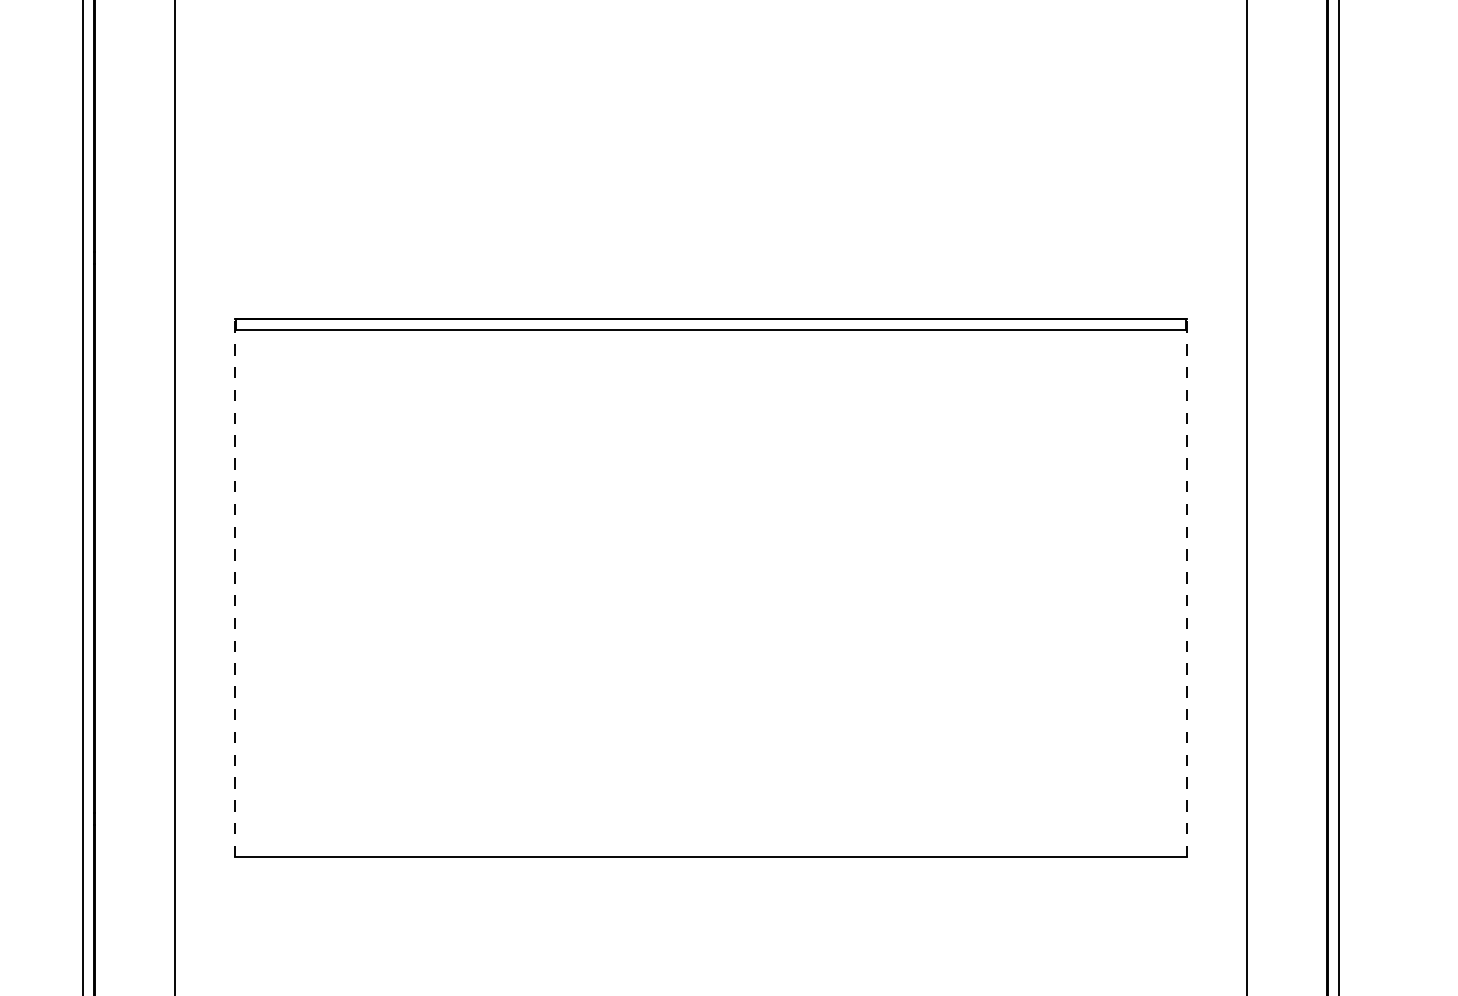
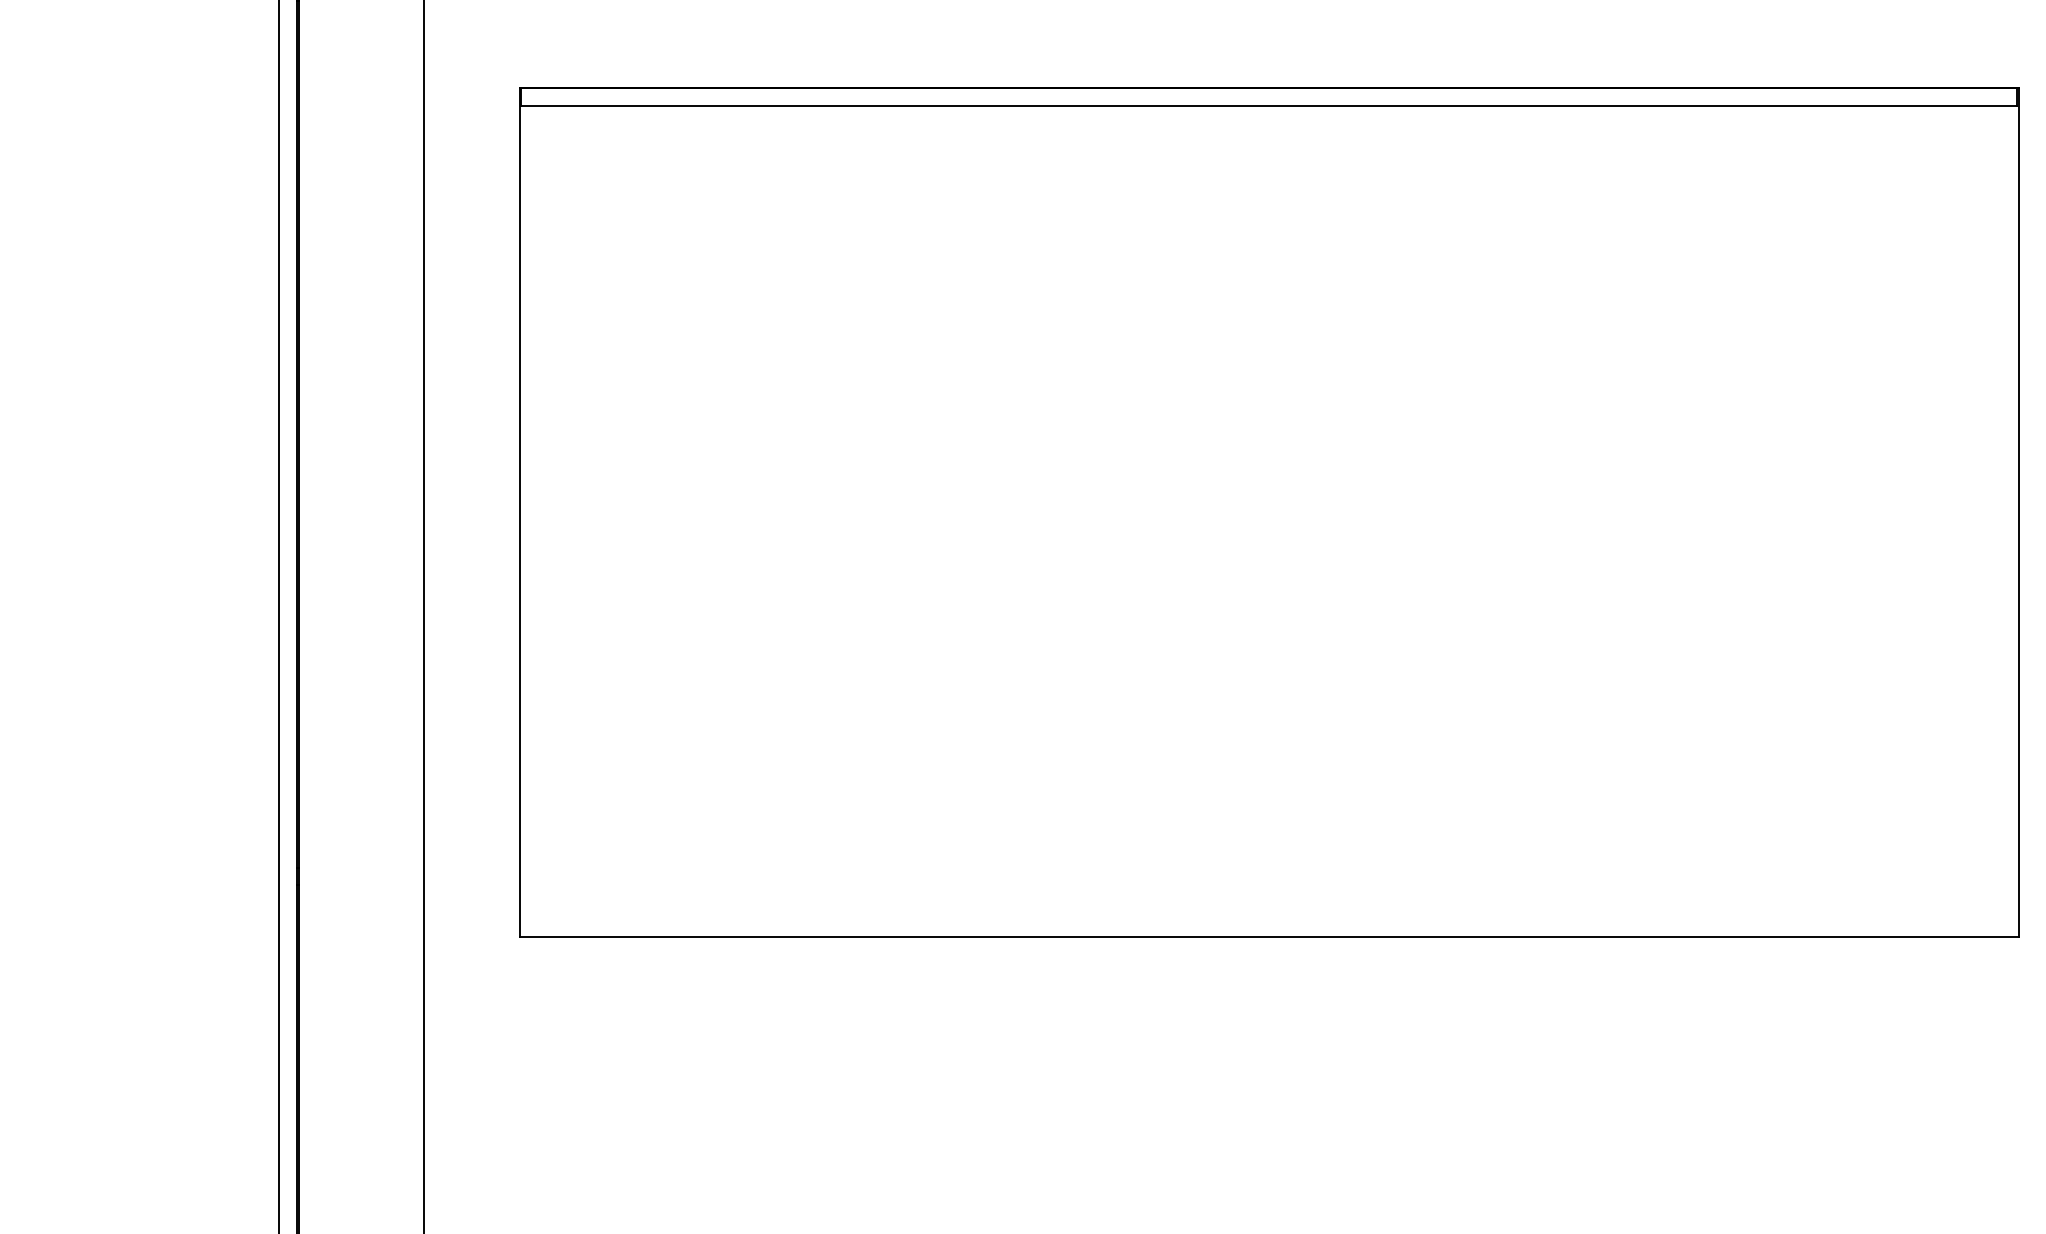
line: (235, 587) -> (519, 511), dashed -> solid
line: (1186, 587) -> (2018, 511), dashed -> solid

